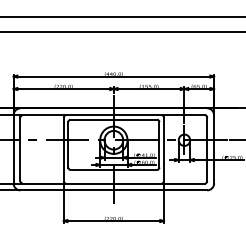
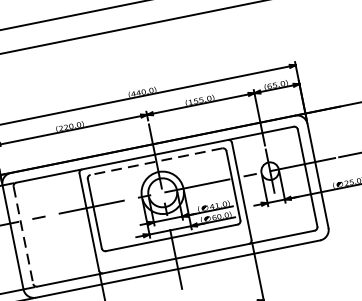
line: (113, 119) -> (155, 161), solid -> dashed
line: (20, 149) -> (23, 235), solid -> dashed

